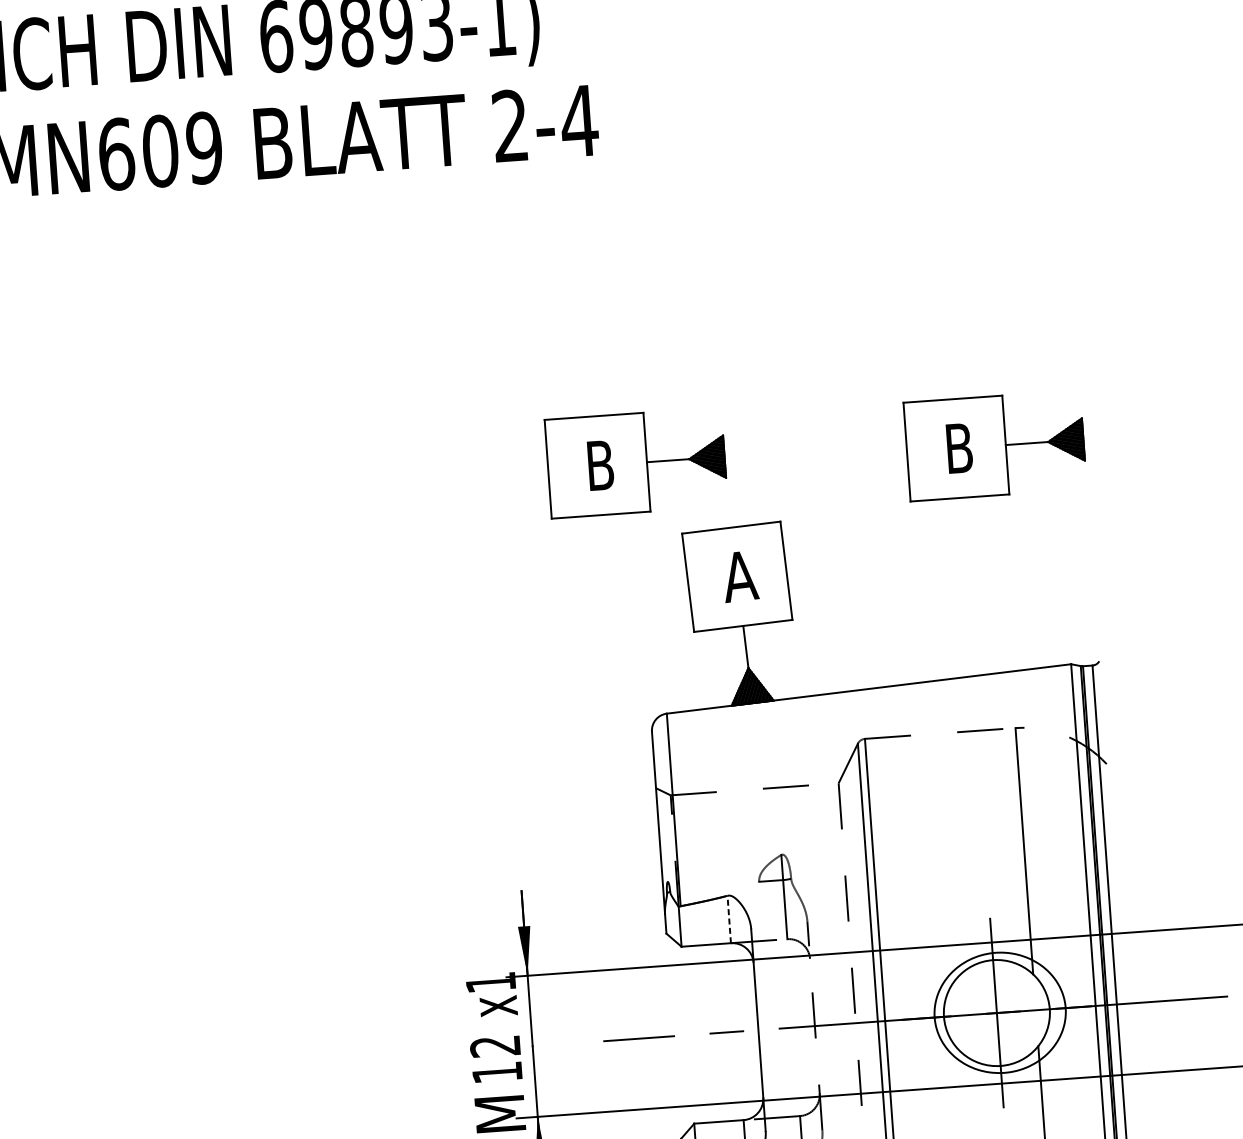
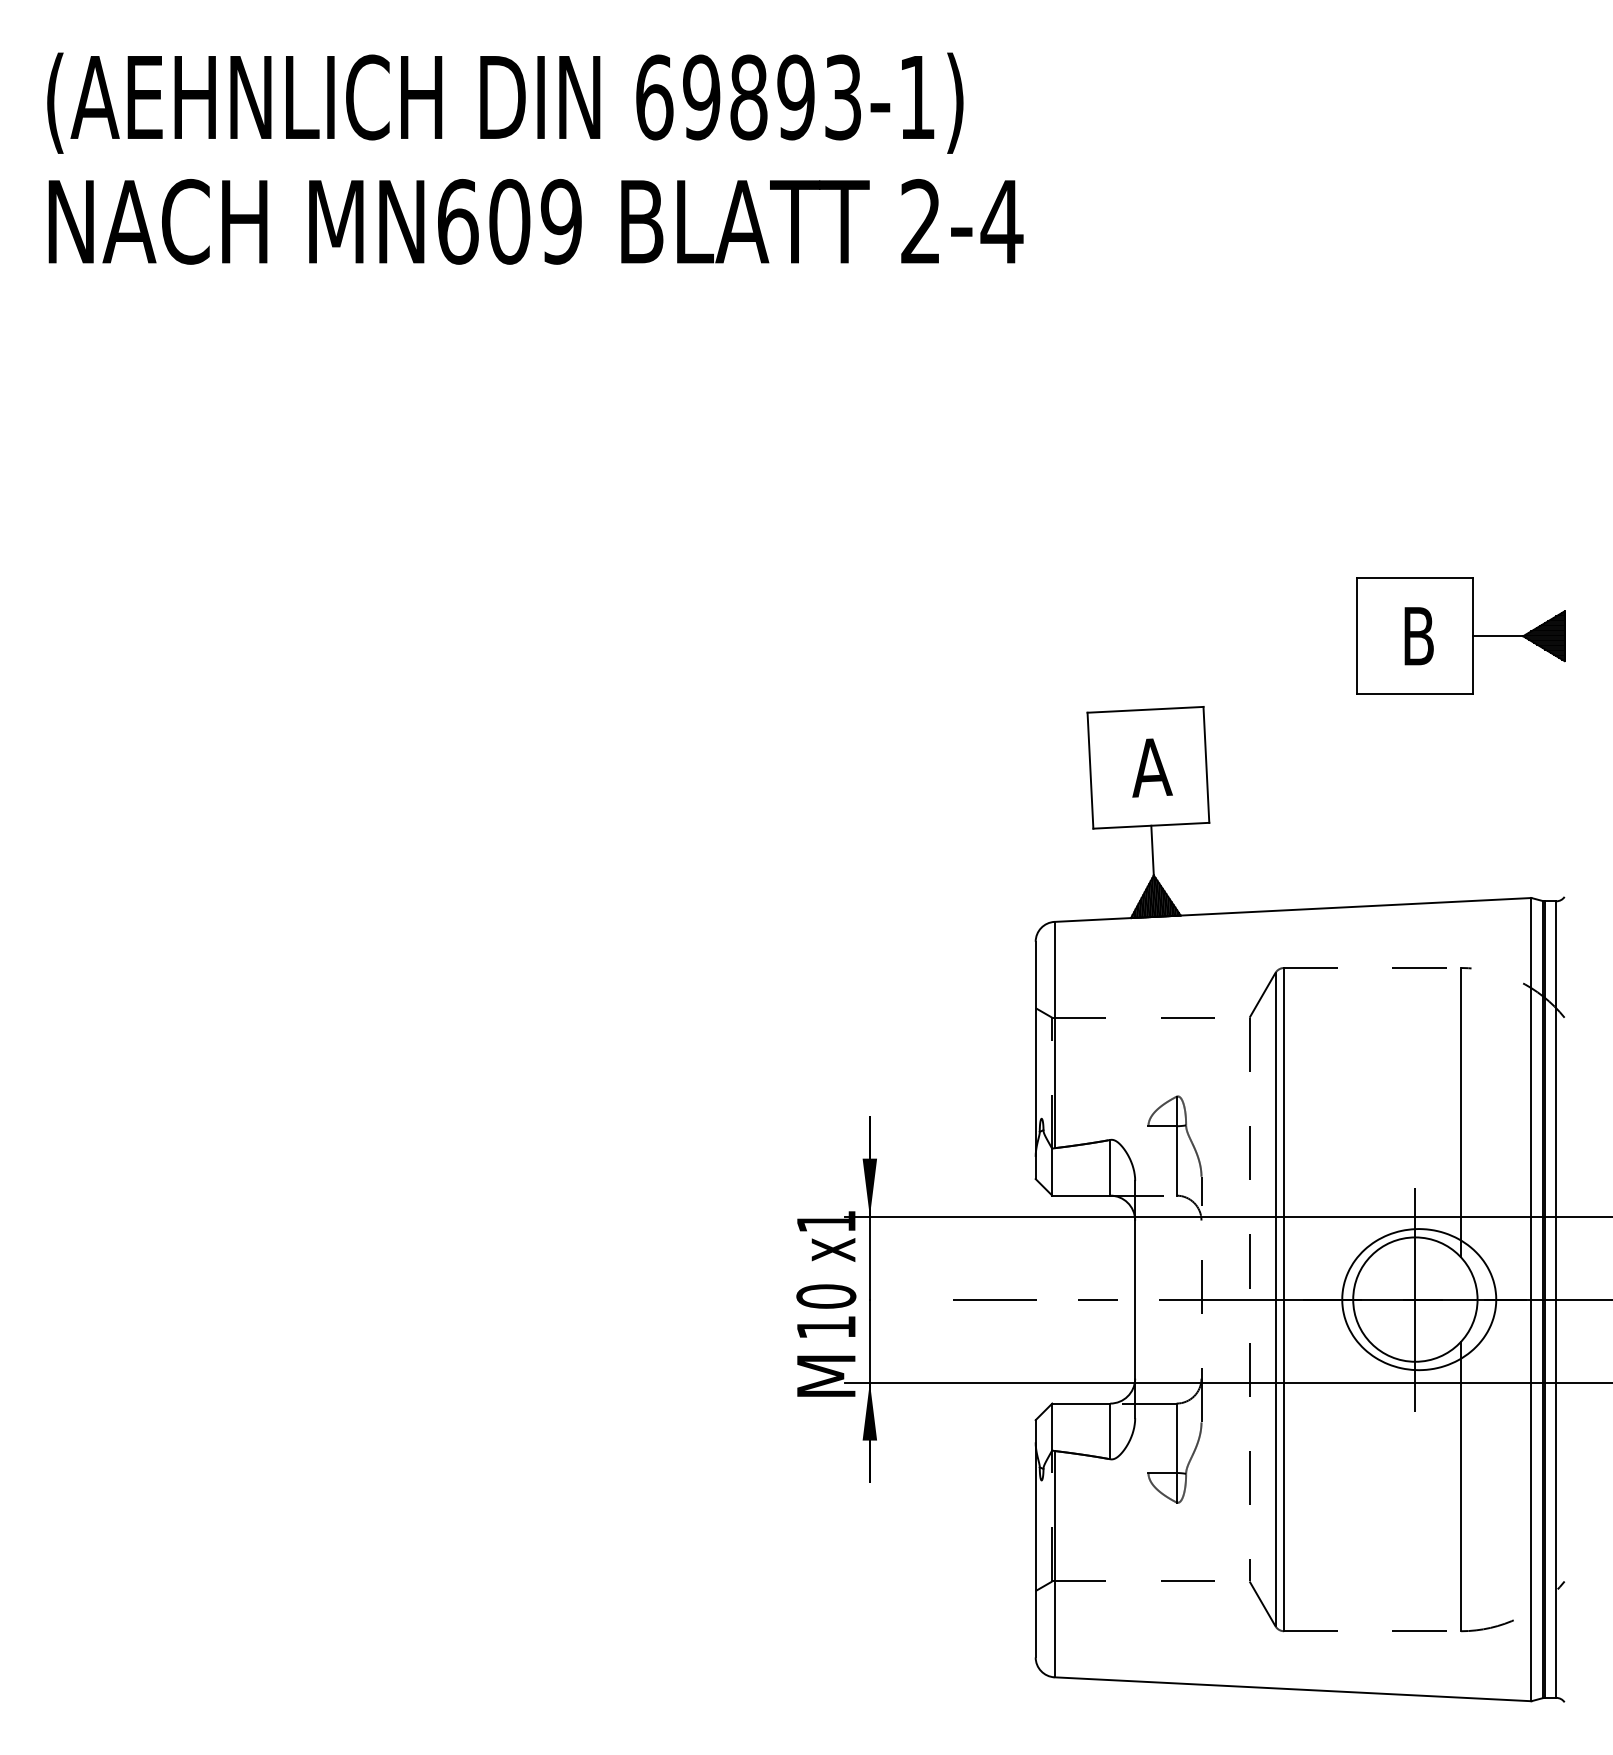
part: (635, 462) -> (1039, 625), removed
line: (729, 919) -> (1110, 1167), dashed -> solid
text: (495, 1046) -> (826, 1296), 12 -> 10

